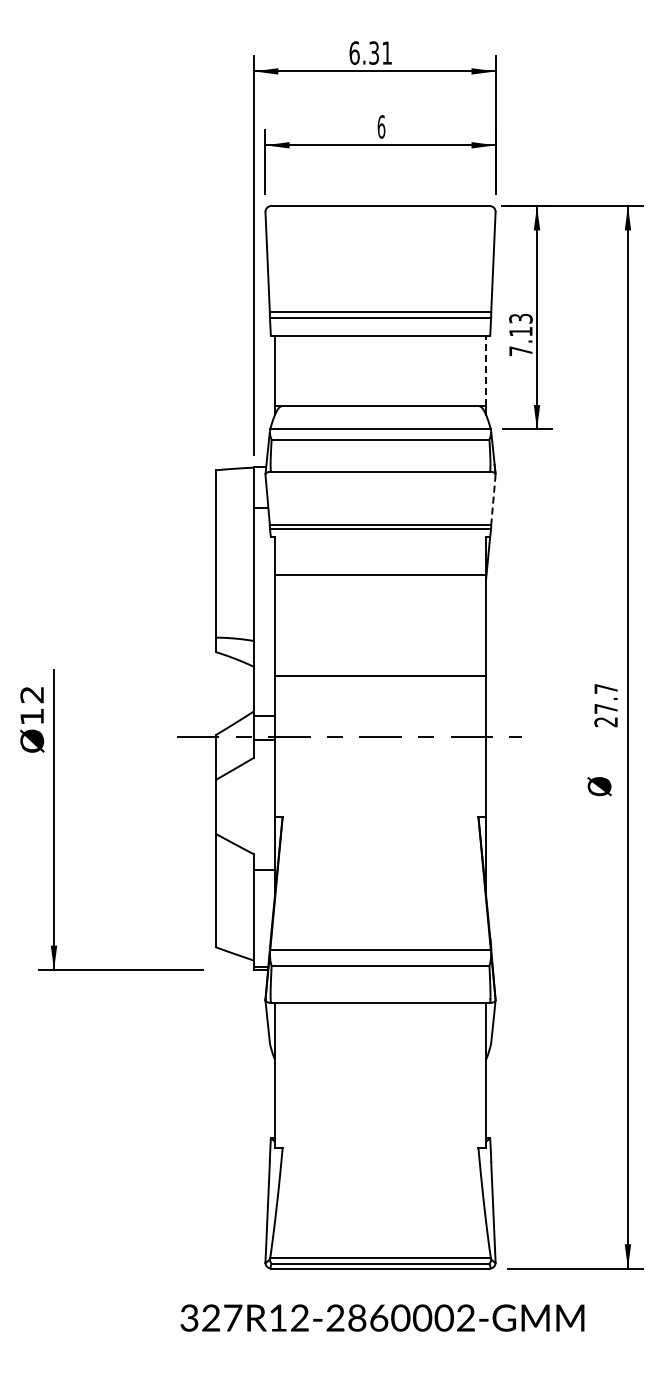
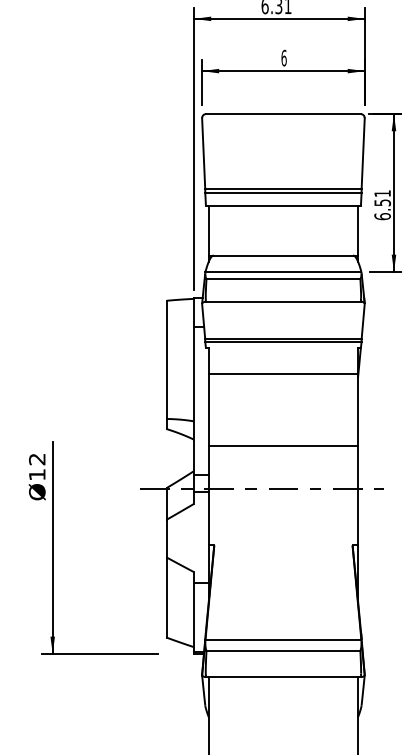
text: (520, 334) -> (382, 204), 7.13 -> 6.51
line: (486, 370) -> (358, 230), dashed -> solid
line: (493, 500) -> (363, 322), dashed -> solid

